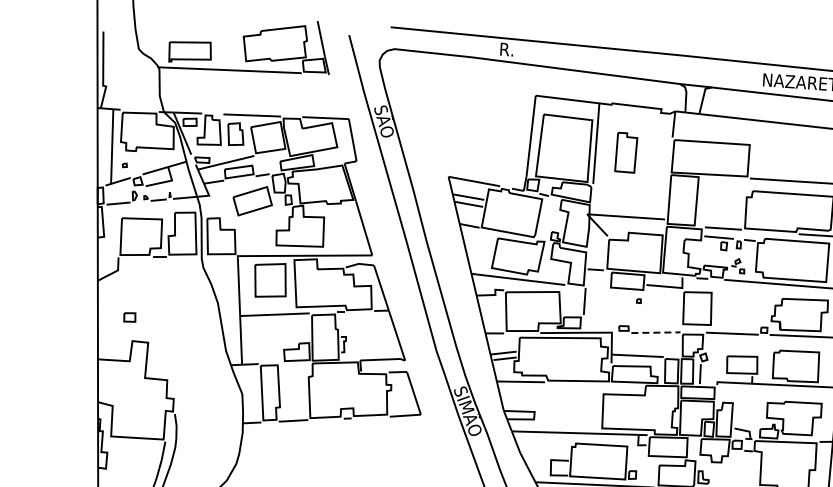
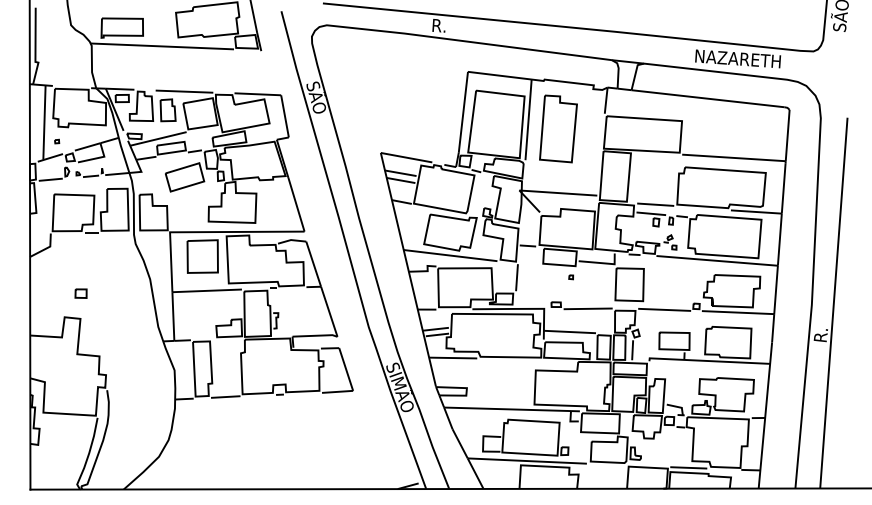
part: (626, 152) -> (558, 128), size x1.67
part: (129, 317) -> (80, 293), moved
line: (656, 332) -> (588, 308), dashed -> solid

